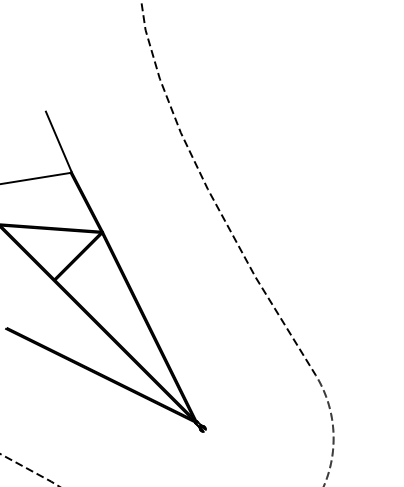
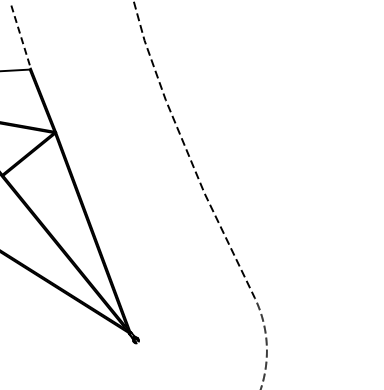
line: (58, 141) -> (20, 36), solid -> dashed

